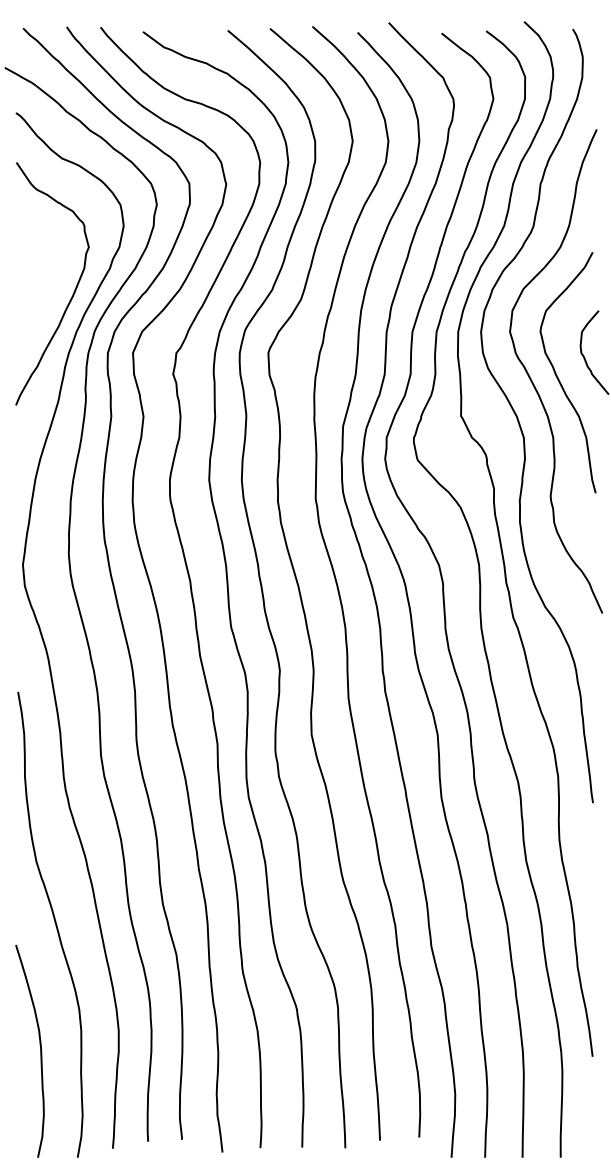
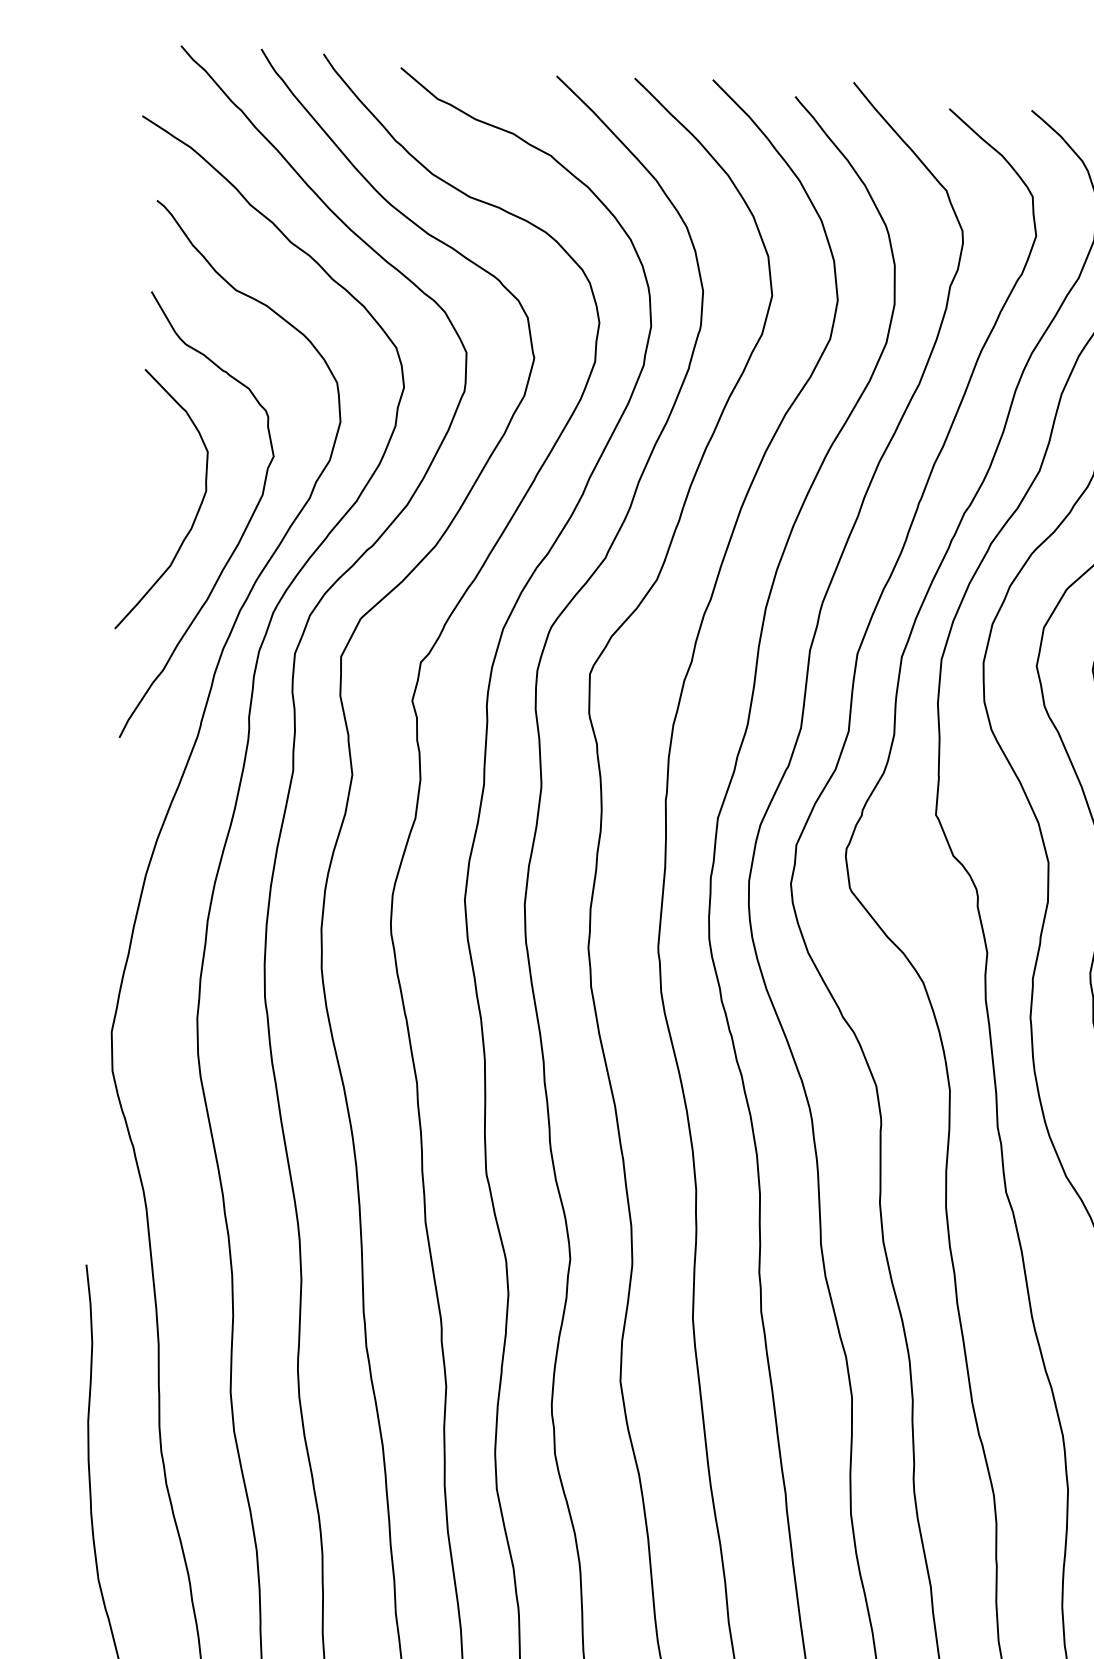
curve: (48, 281) -> (195, 514), added

